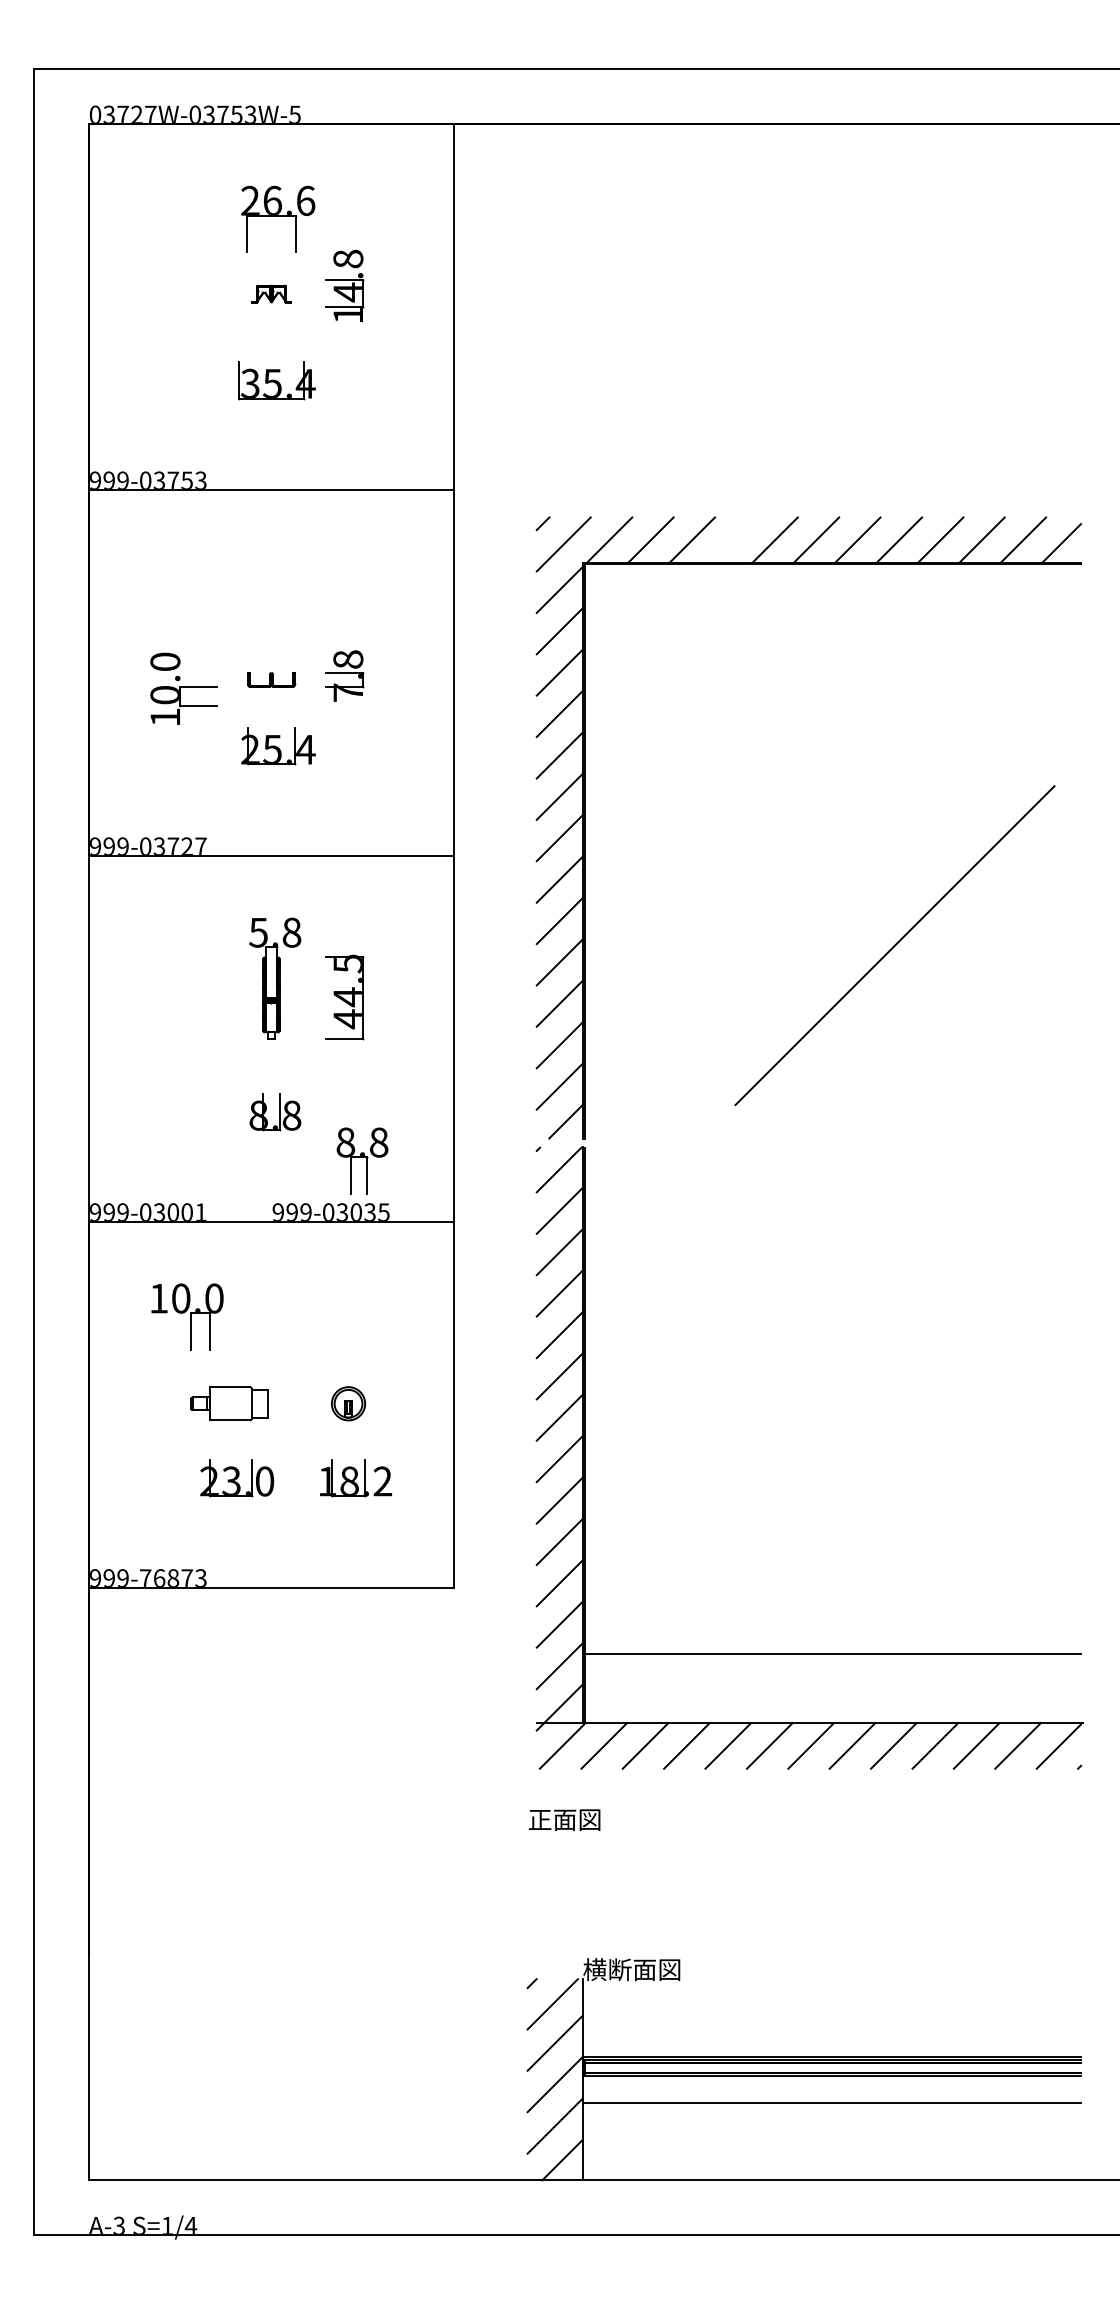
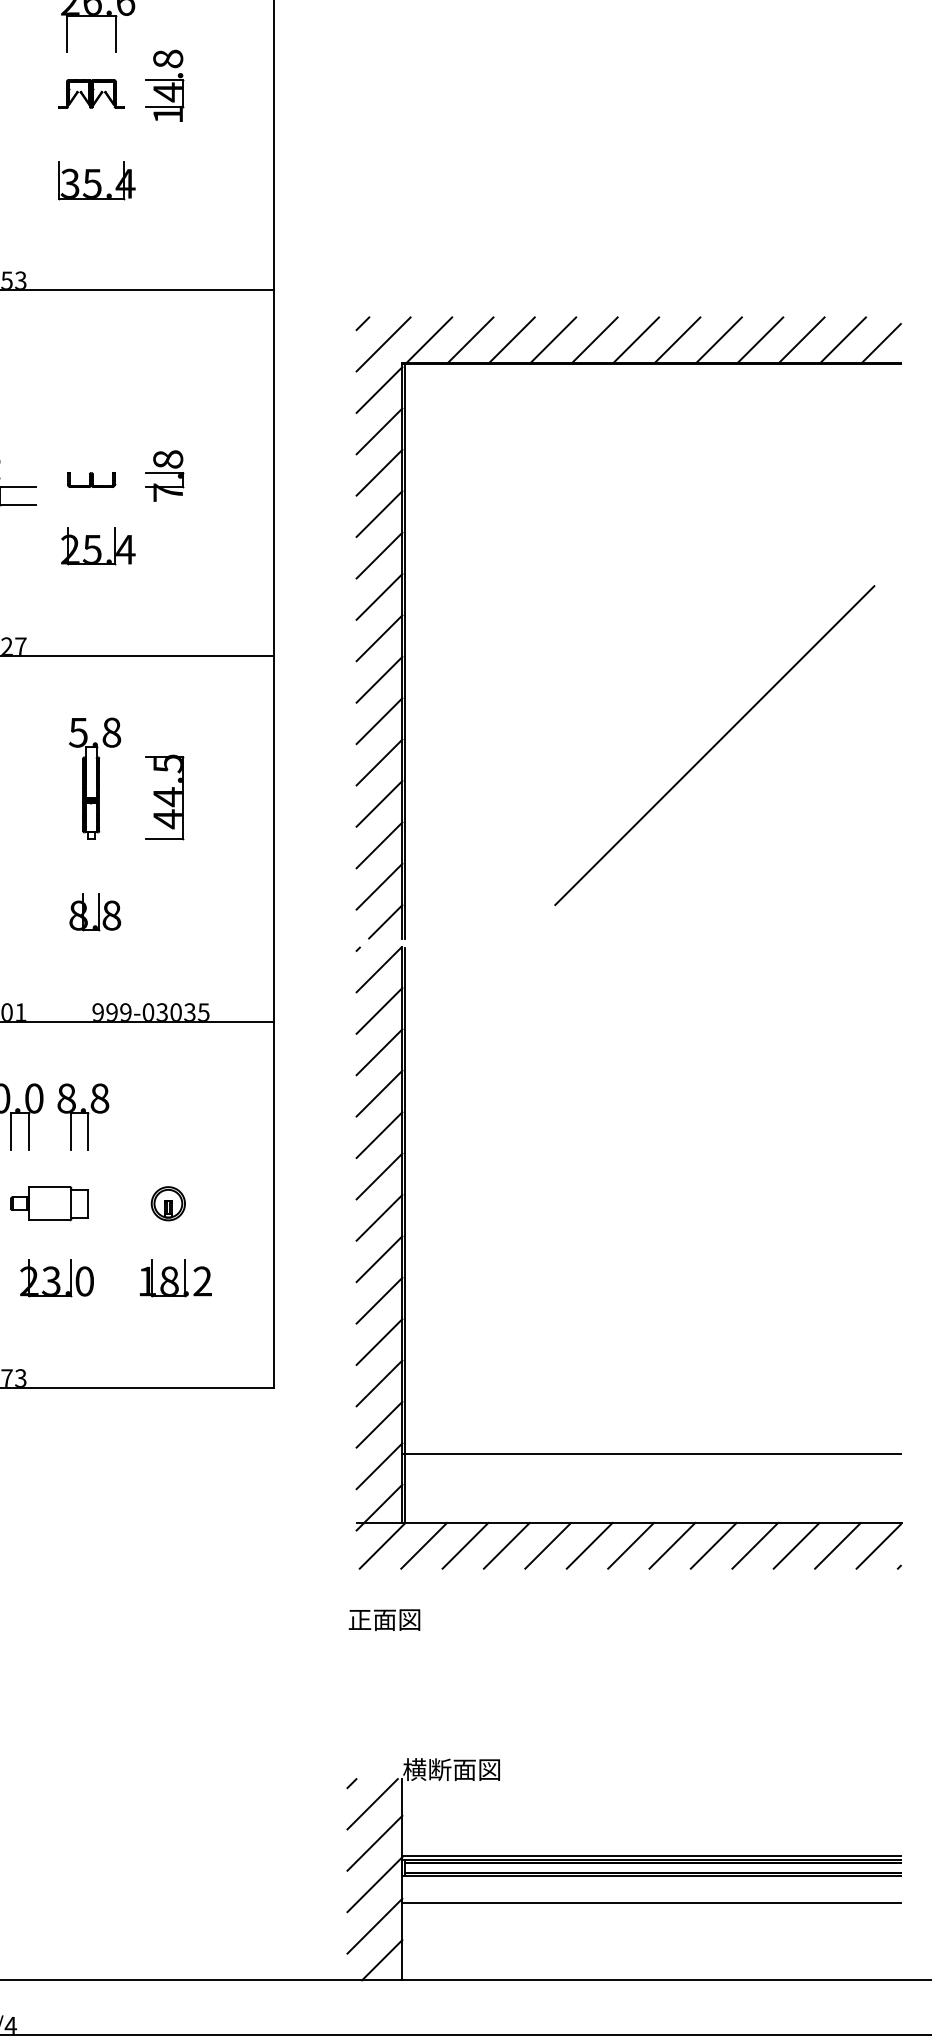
part: (271, 293) -> (91, 93), size x1.67
line: (733, 540) -> (553, 340), added
part: (362, 1160) -> (83, 1116), moved

